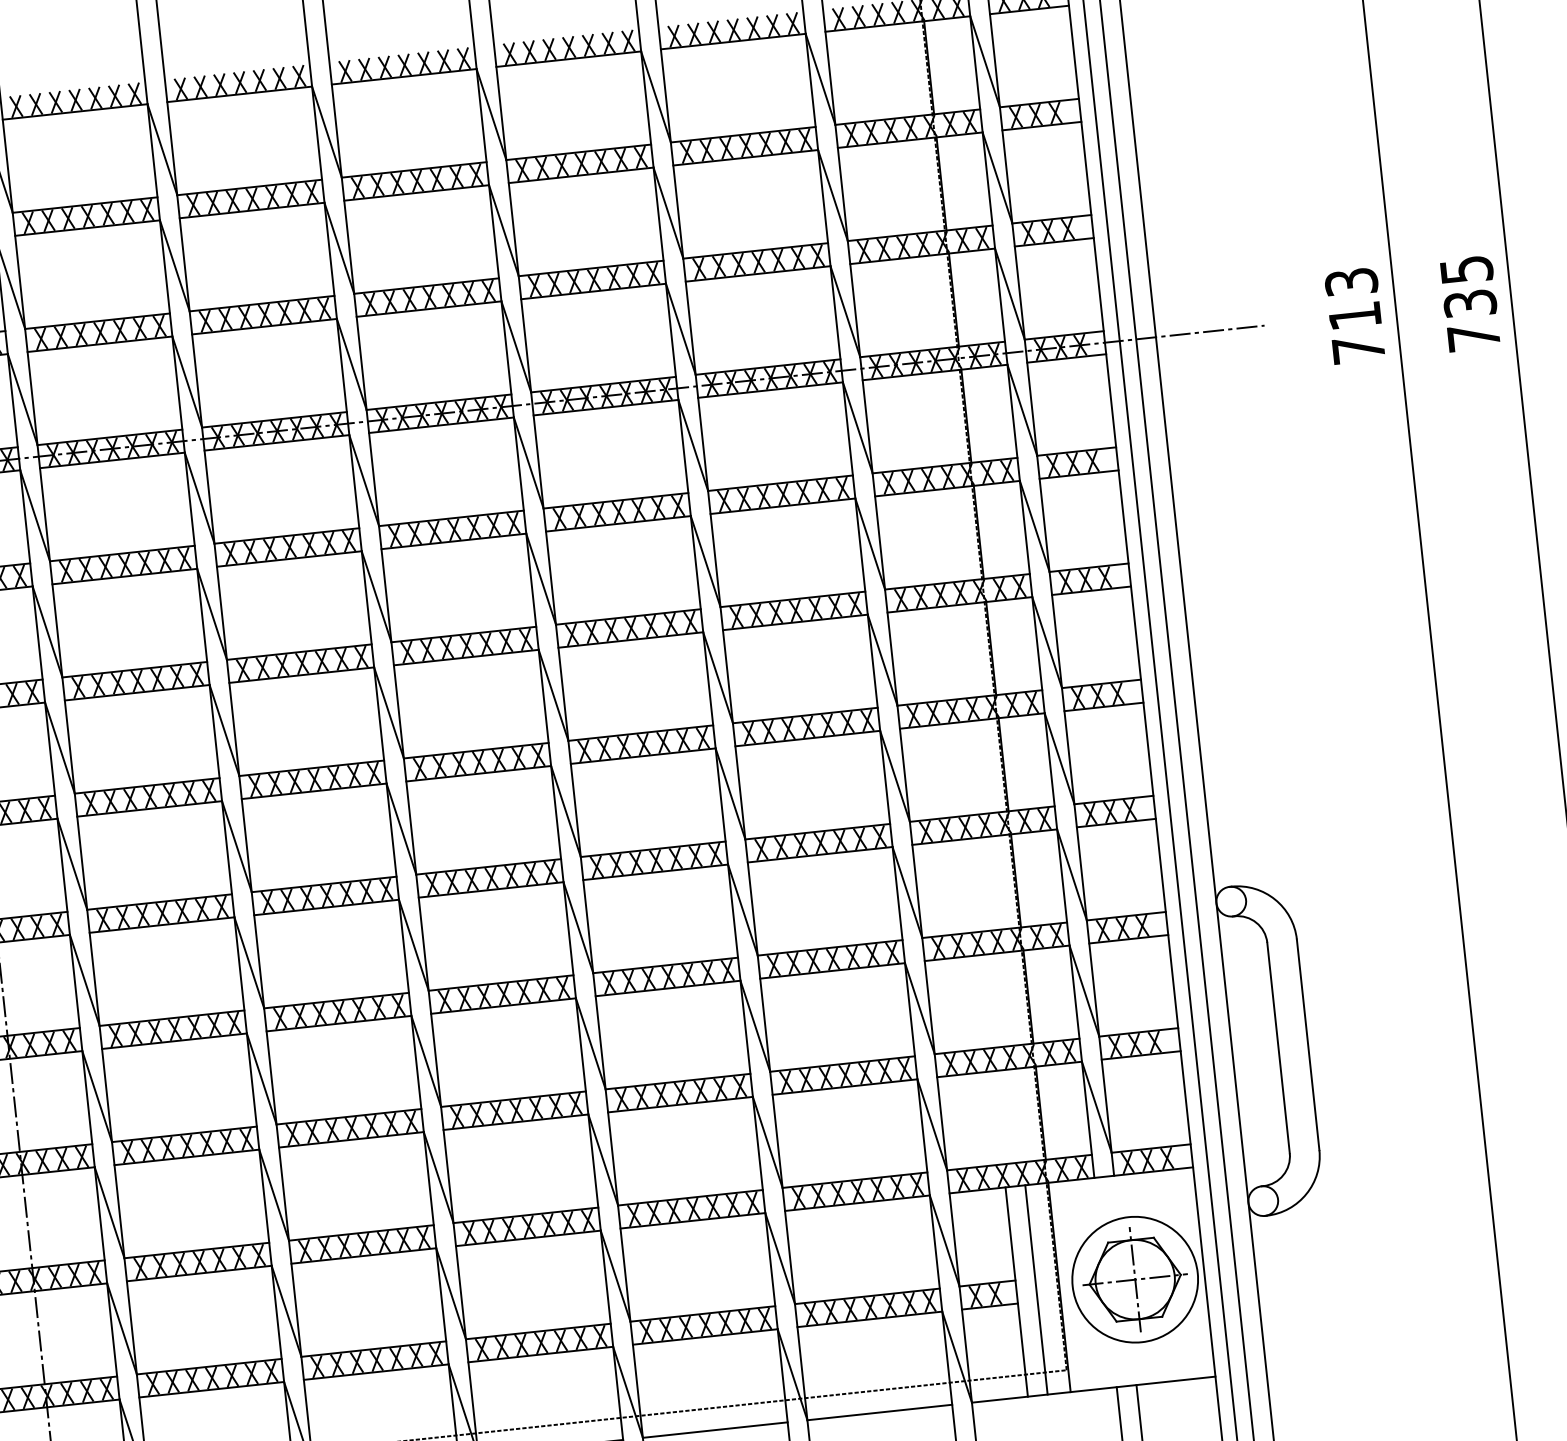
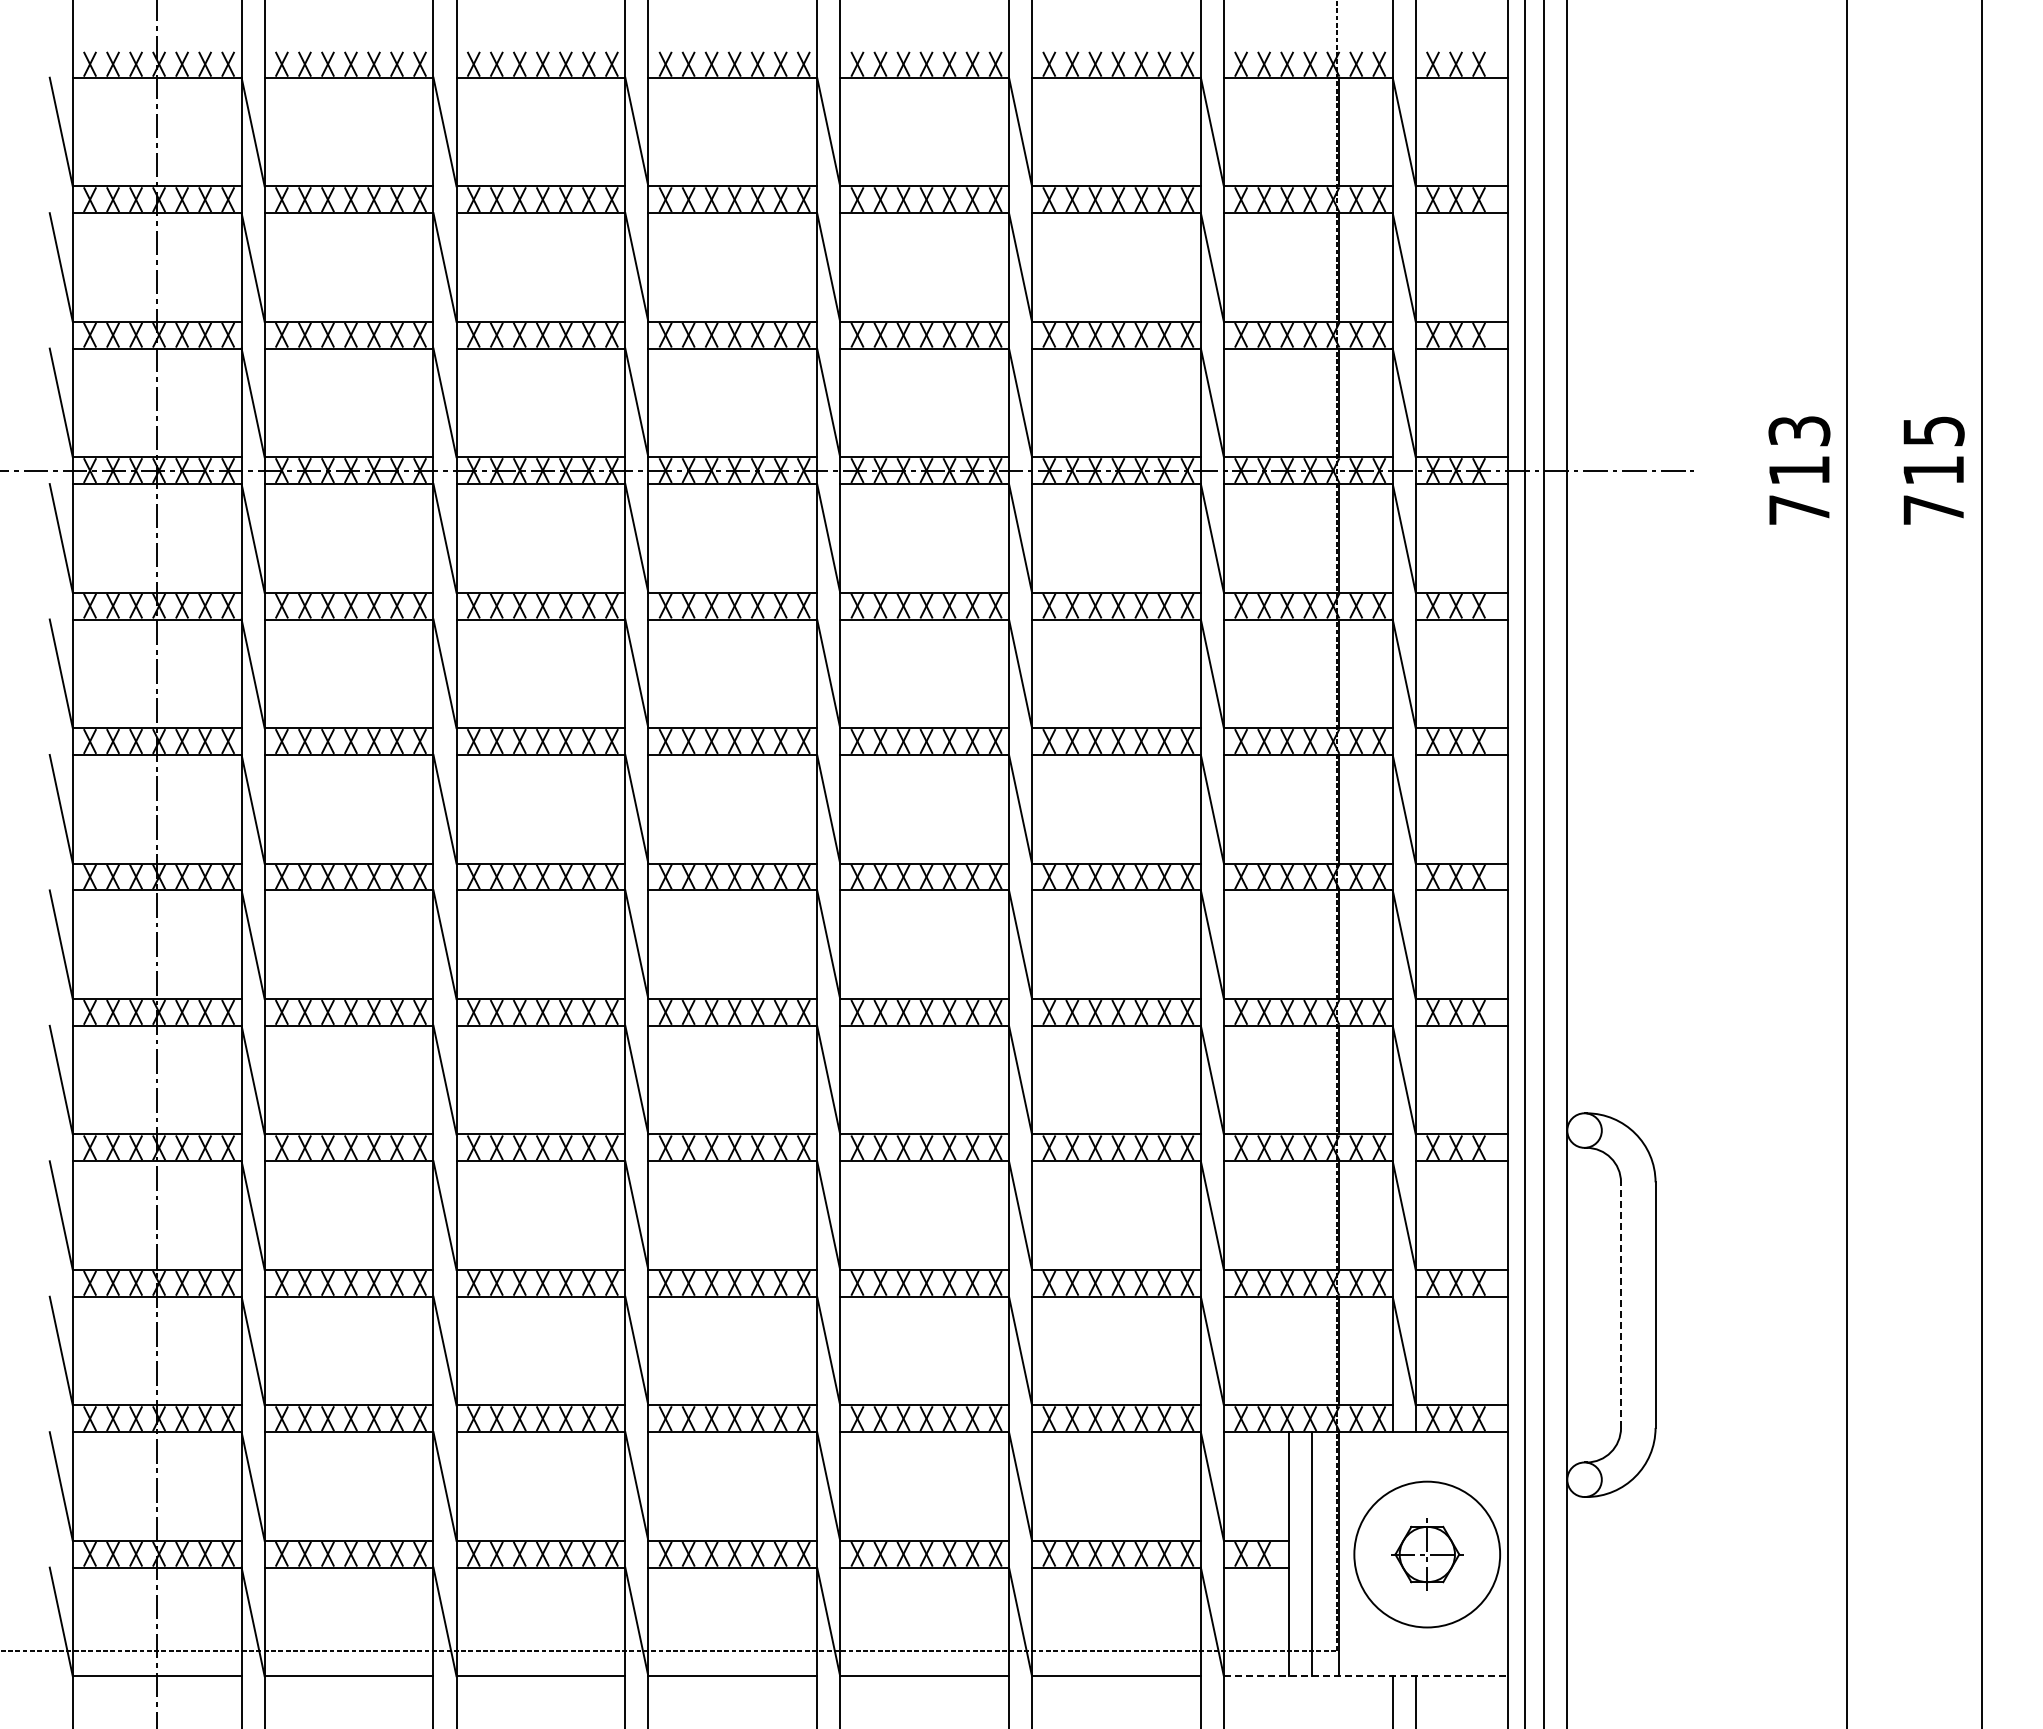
text: (1470, 303) -> (1933, 470), 735 -> 715
line: (1278, 1048) -> (1621, 1305), solid -> dashed
part: (1135, 1279) -> (1427, 1554), size x0.6
line: (1093, 1389) -> (1365, 1676), solid -> dashed

